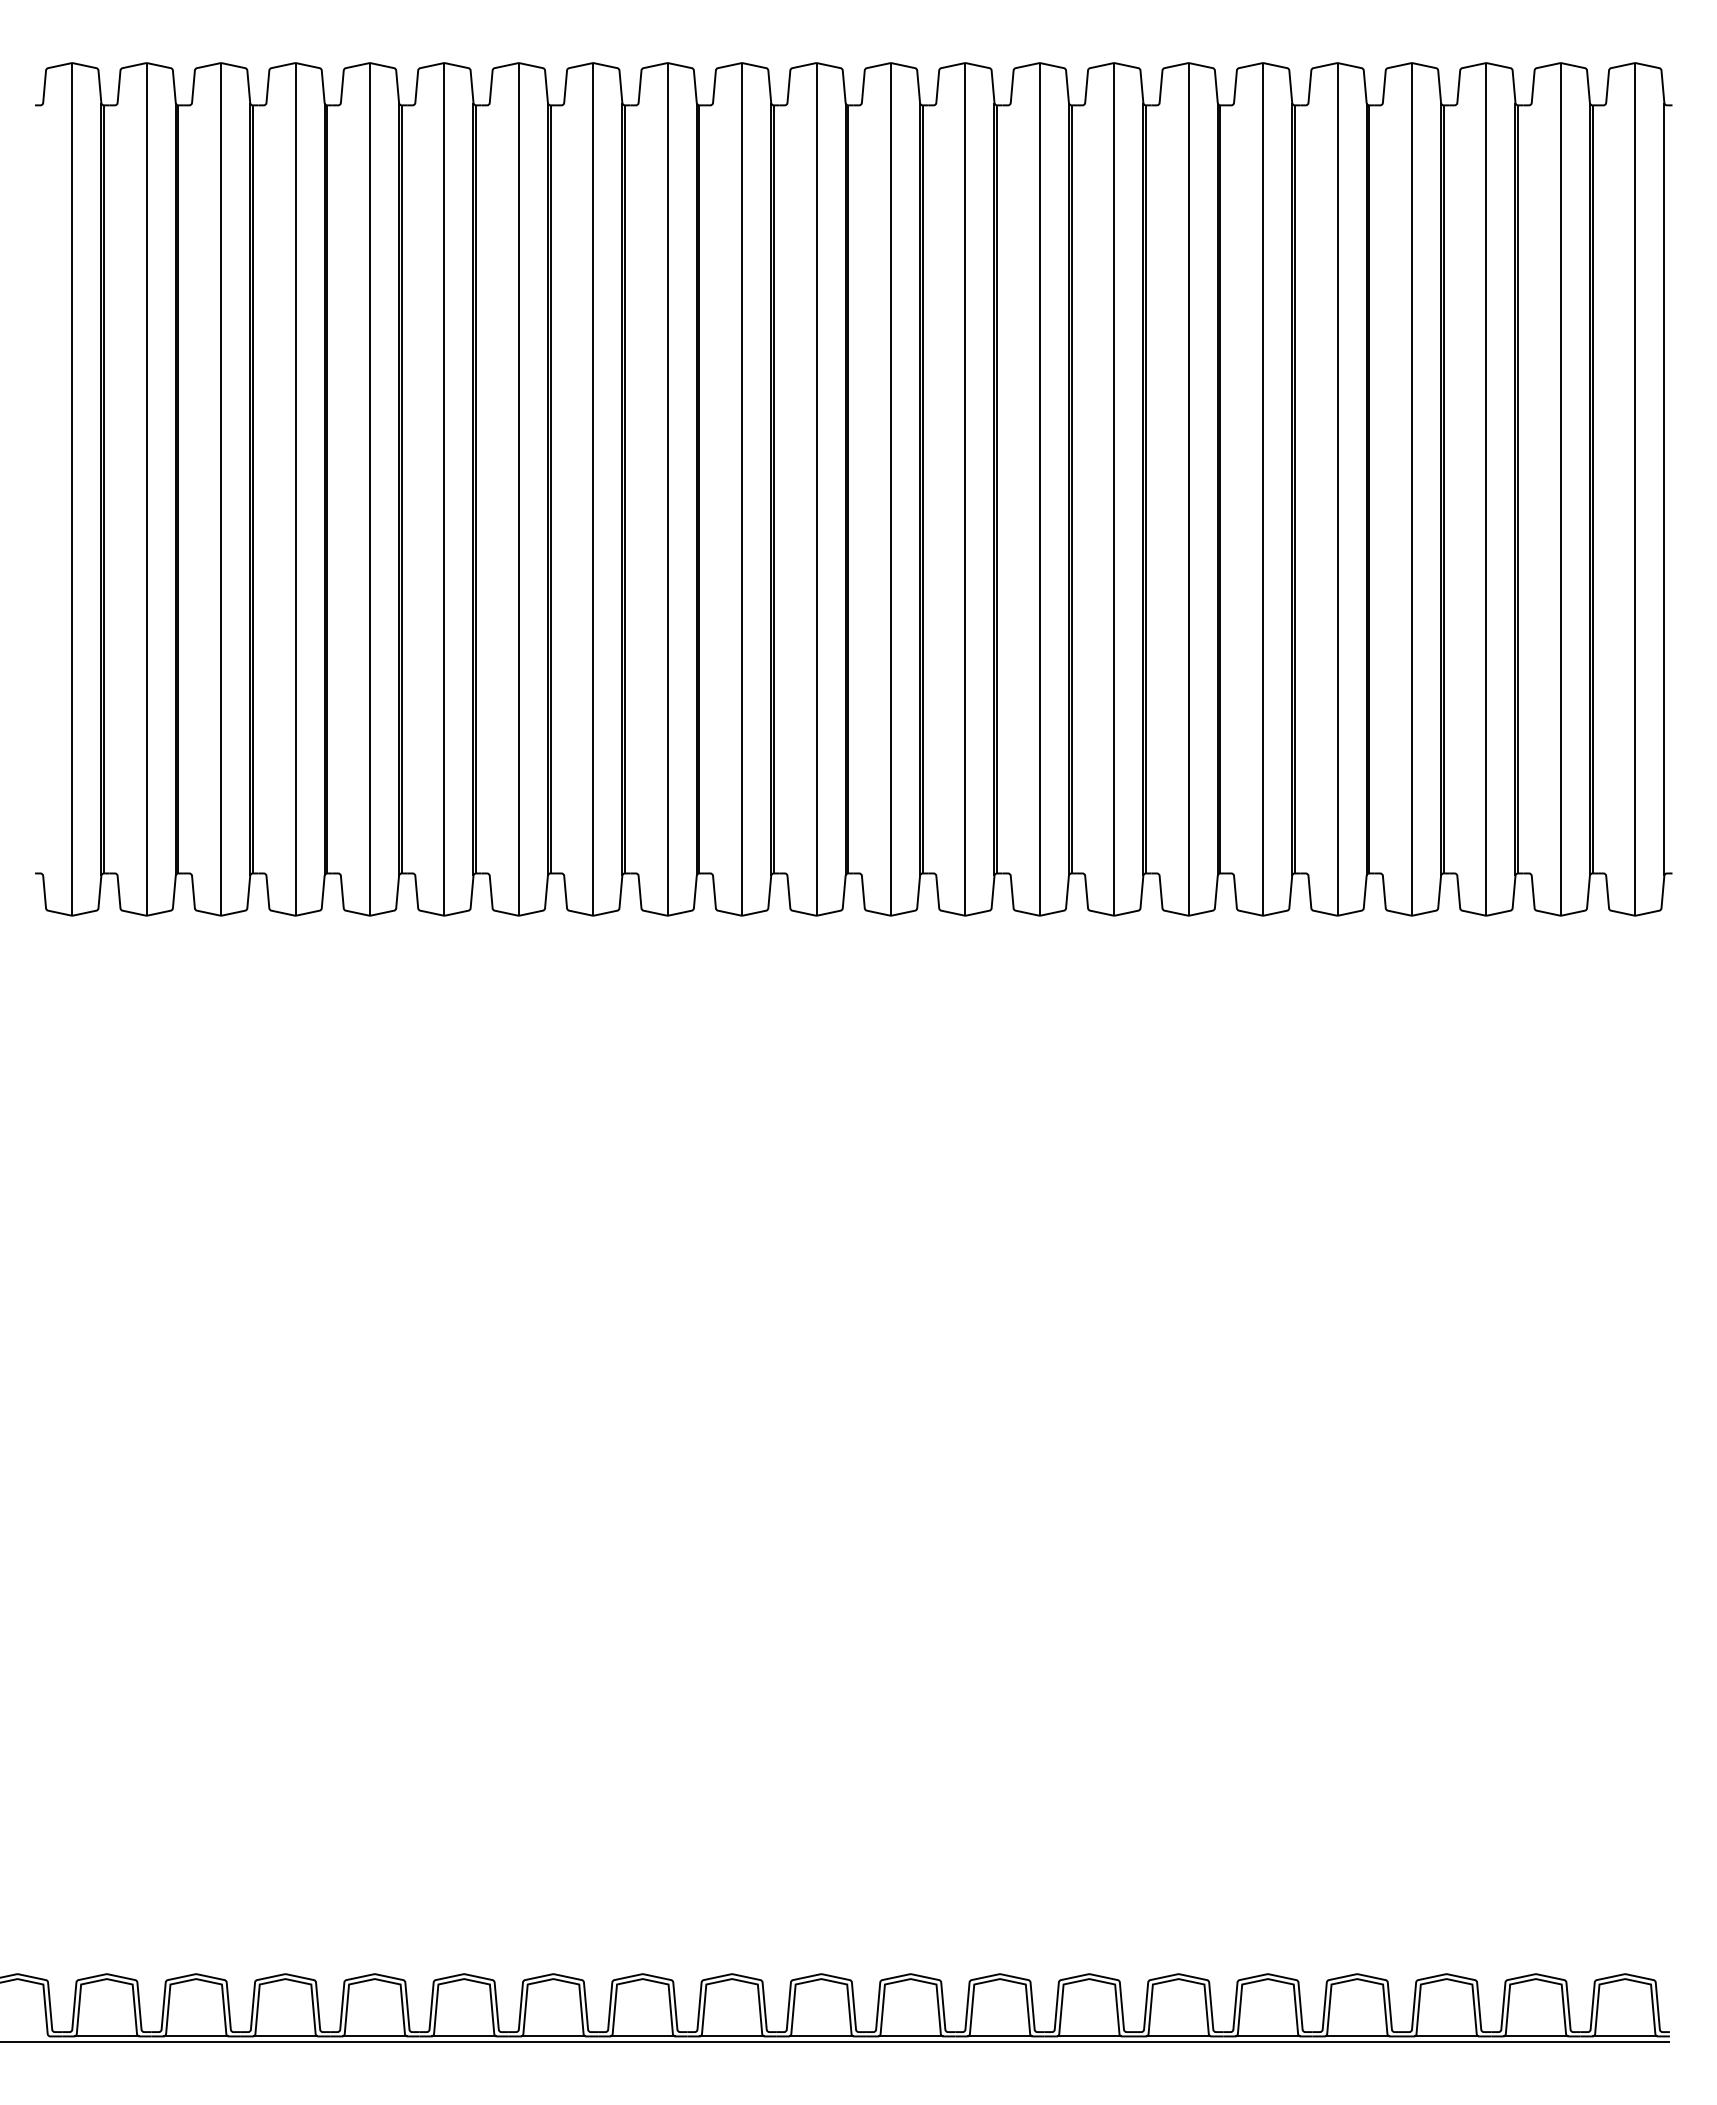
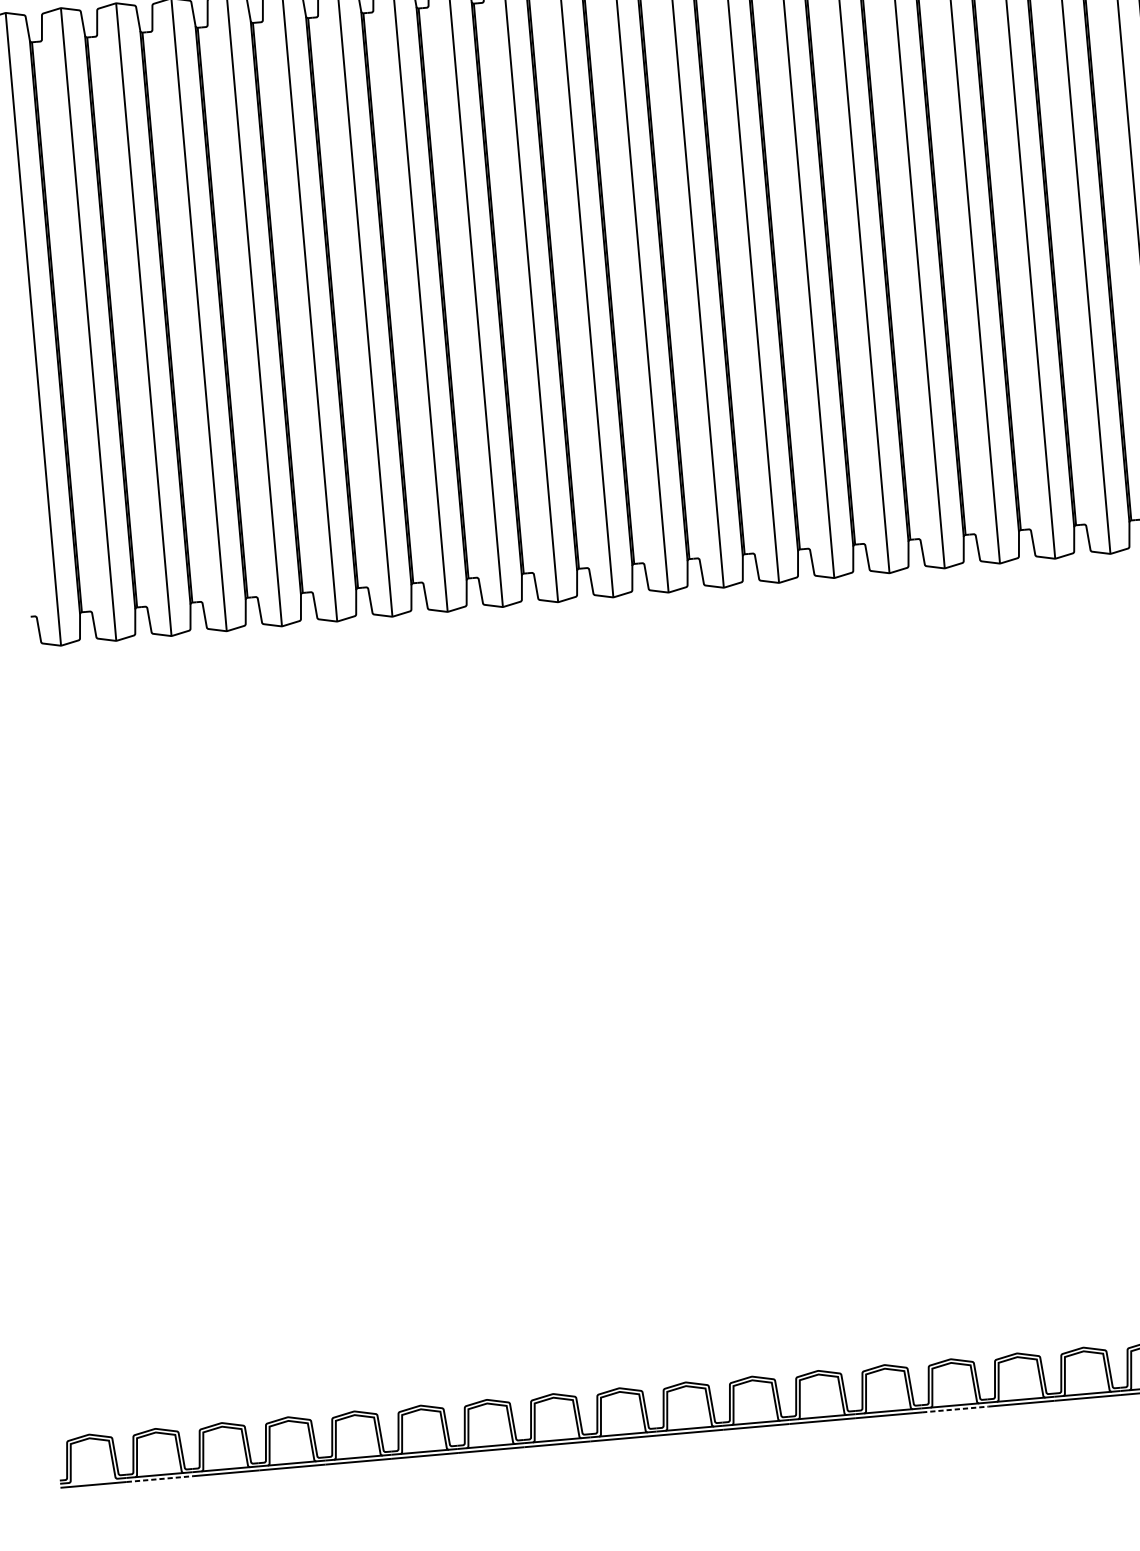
line: (106, 2041) -> (159, 1478), solid -> dashed
line: (1178, 2041) -> (955, 1409), solid -> dashed

